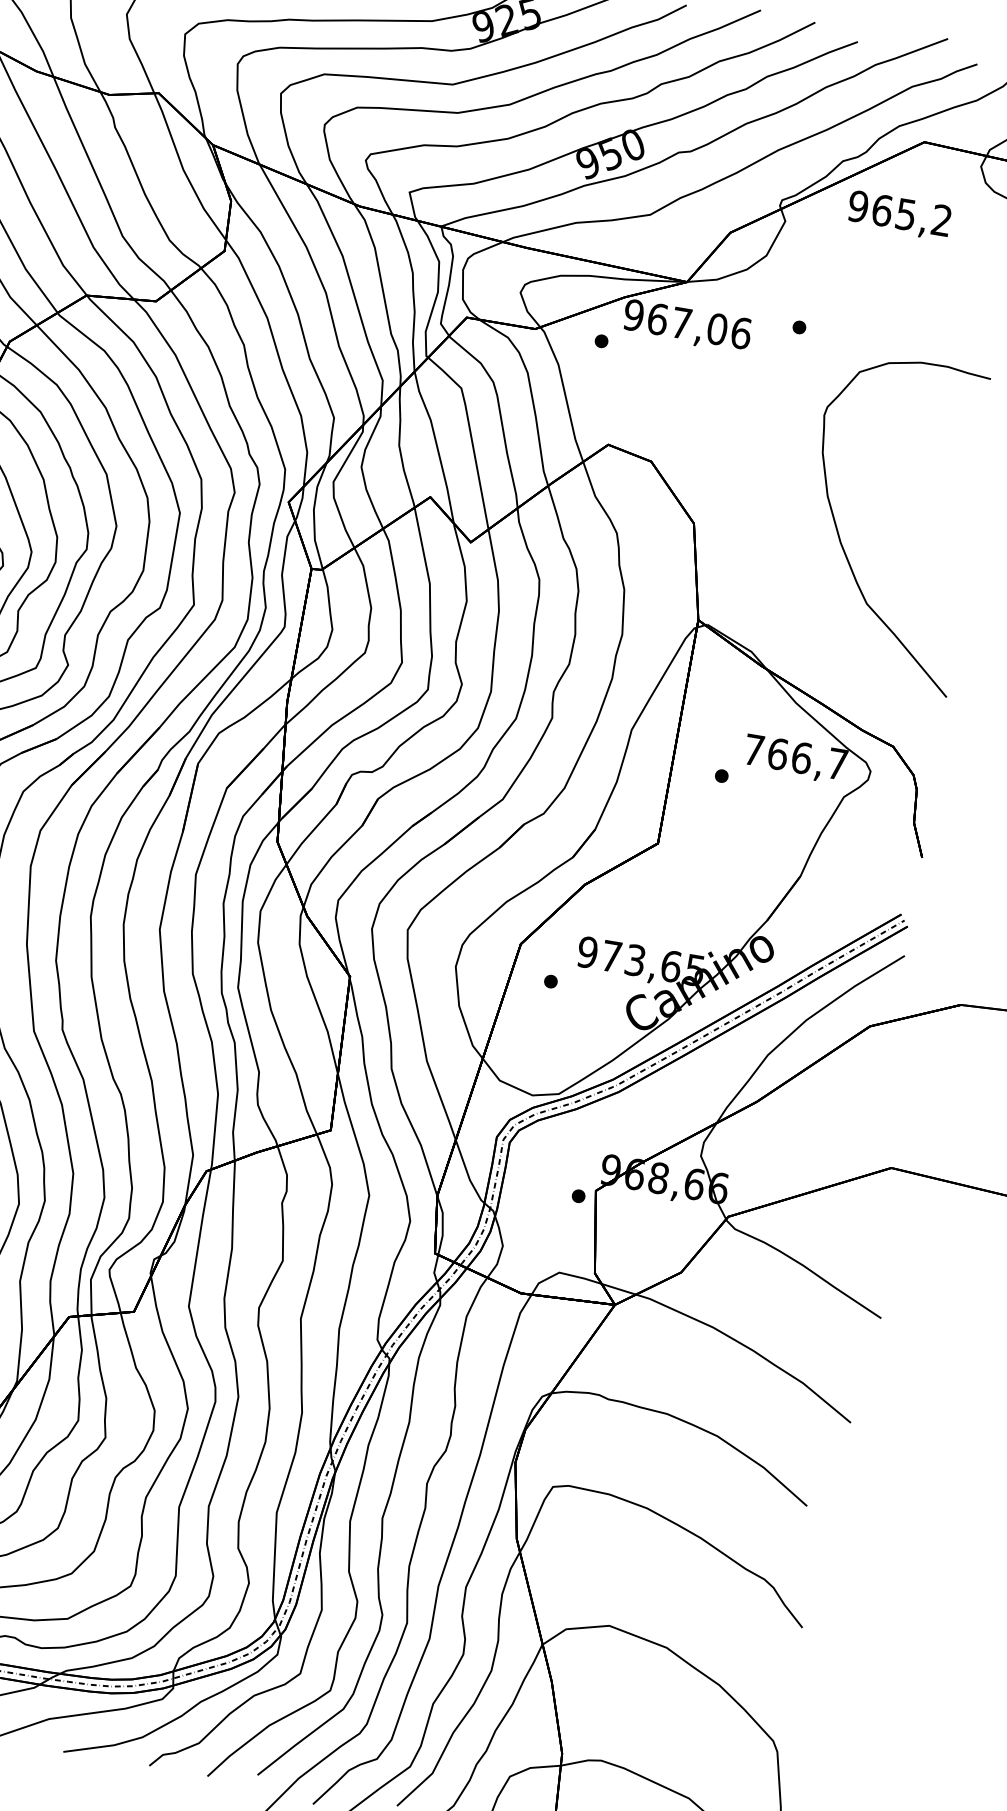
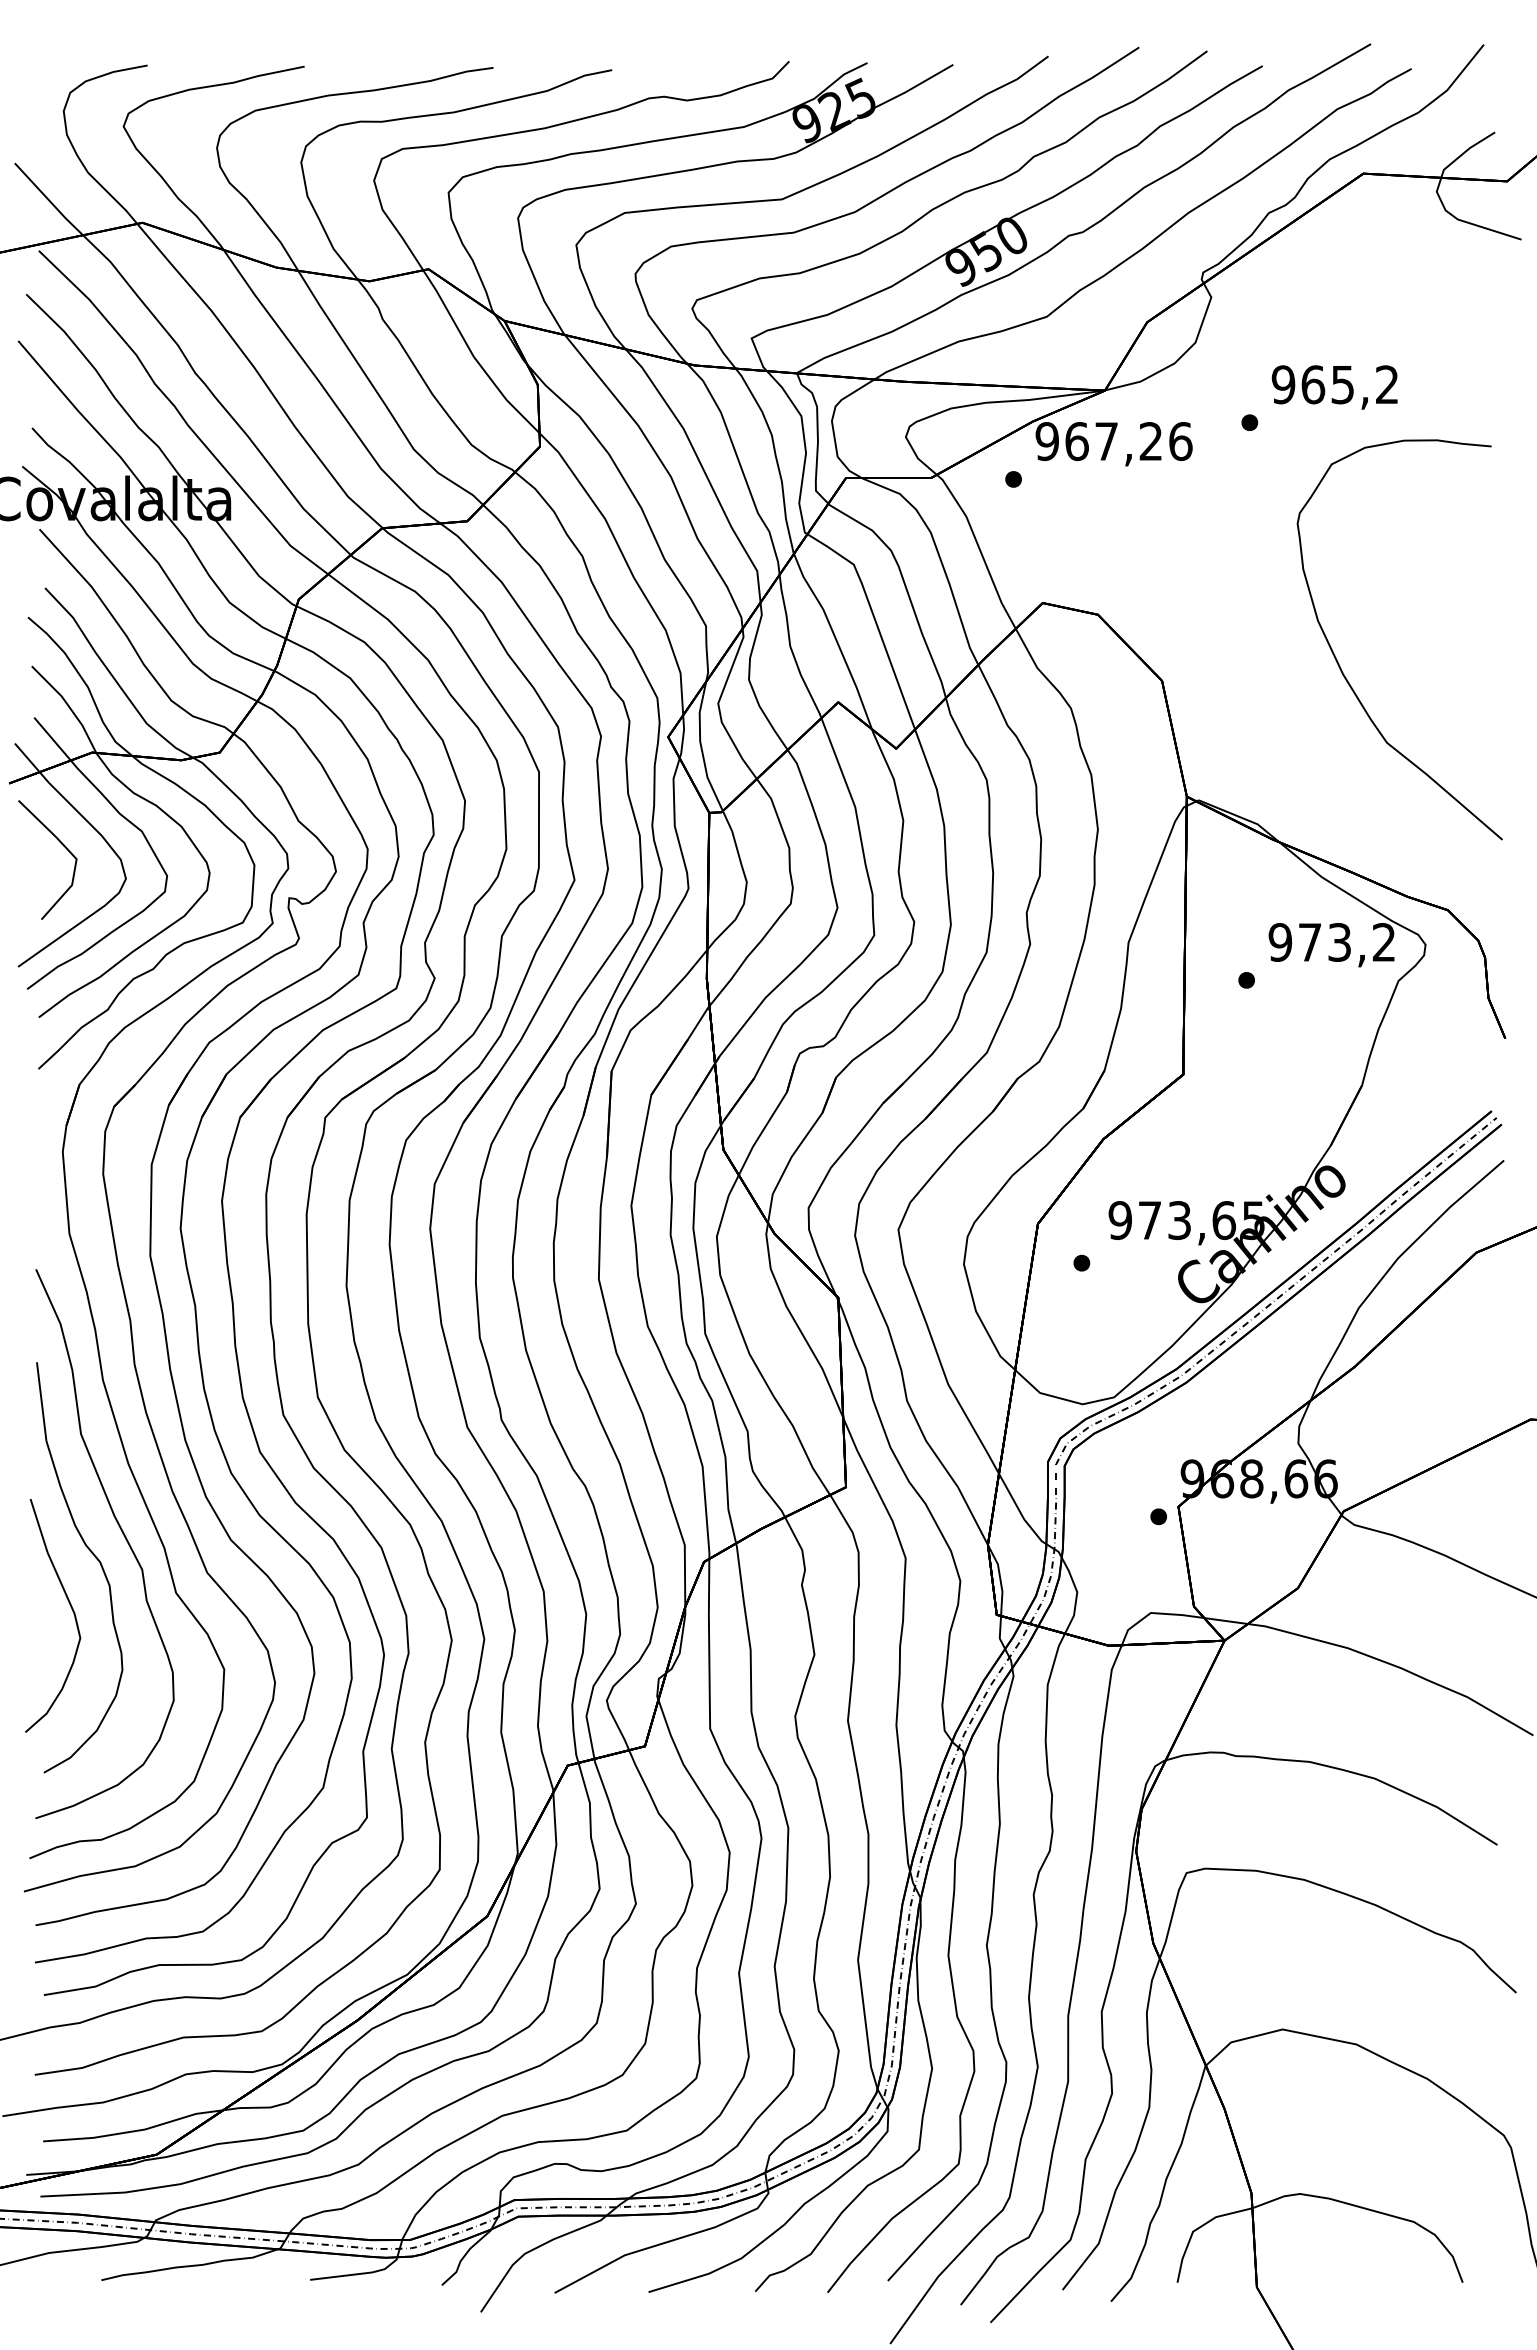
text: (899, 215) -> (1334, 387), moved
text: (716, 329) -> (1150, 441), 967,06 -> 967,26
text: (795, 757) -> (1331, 942), 766,7 -> 973,2

